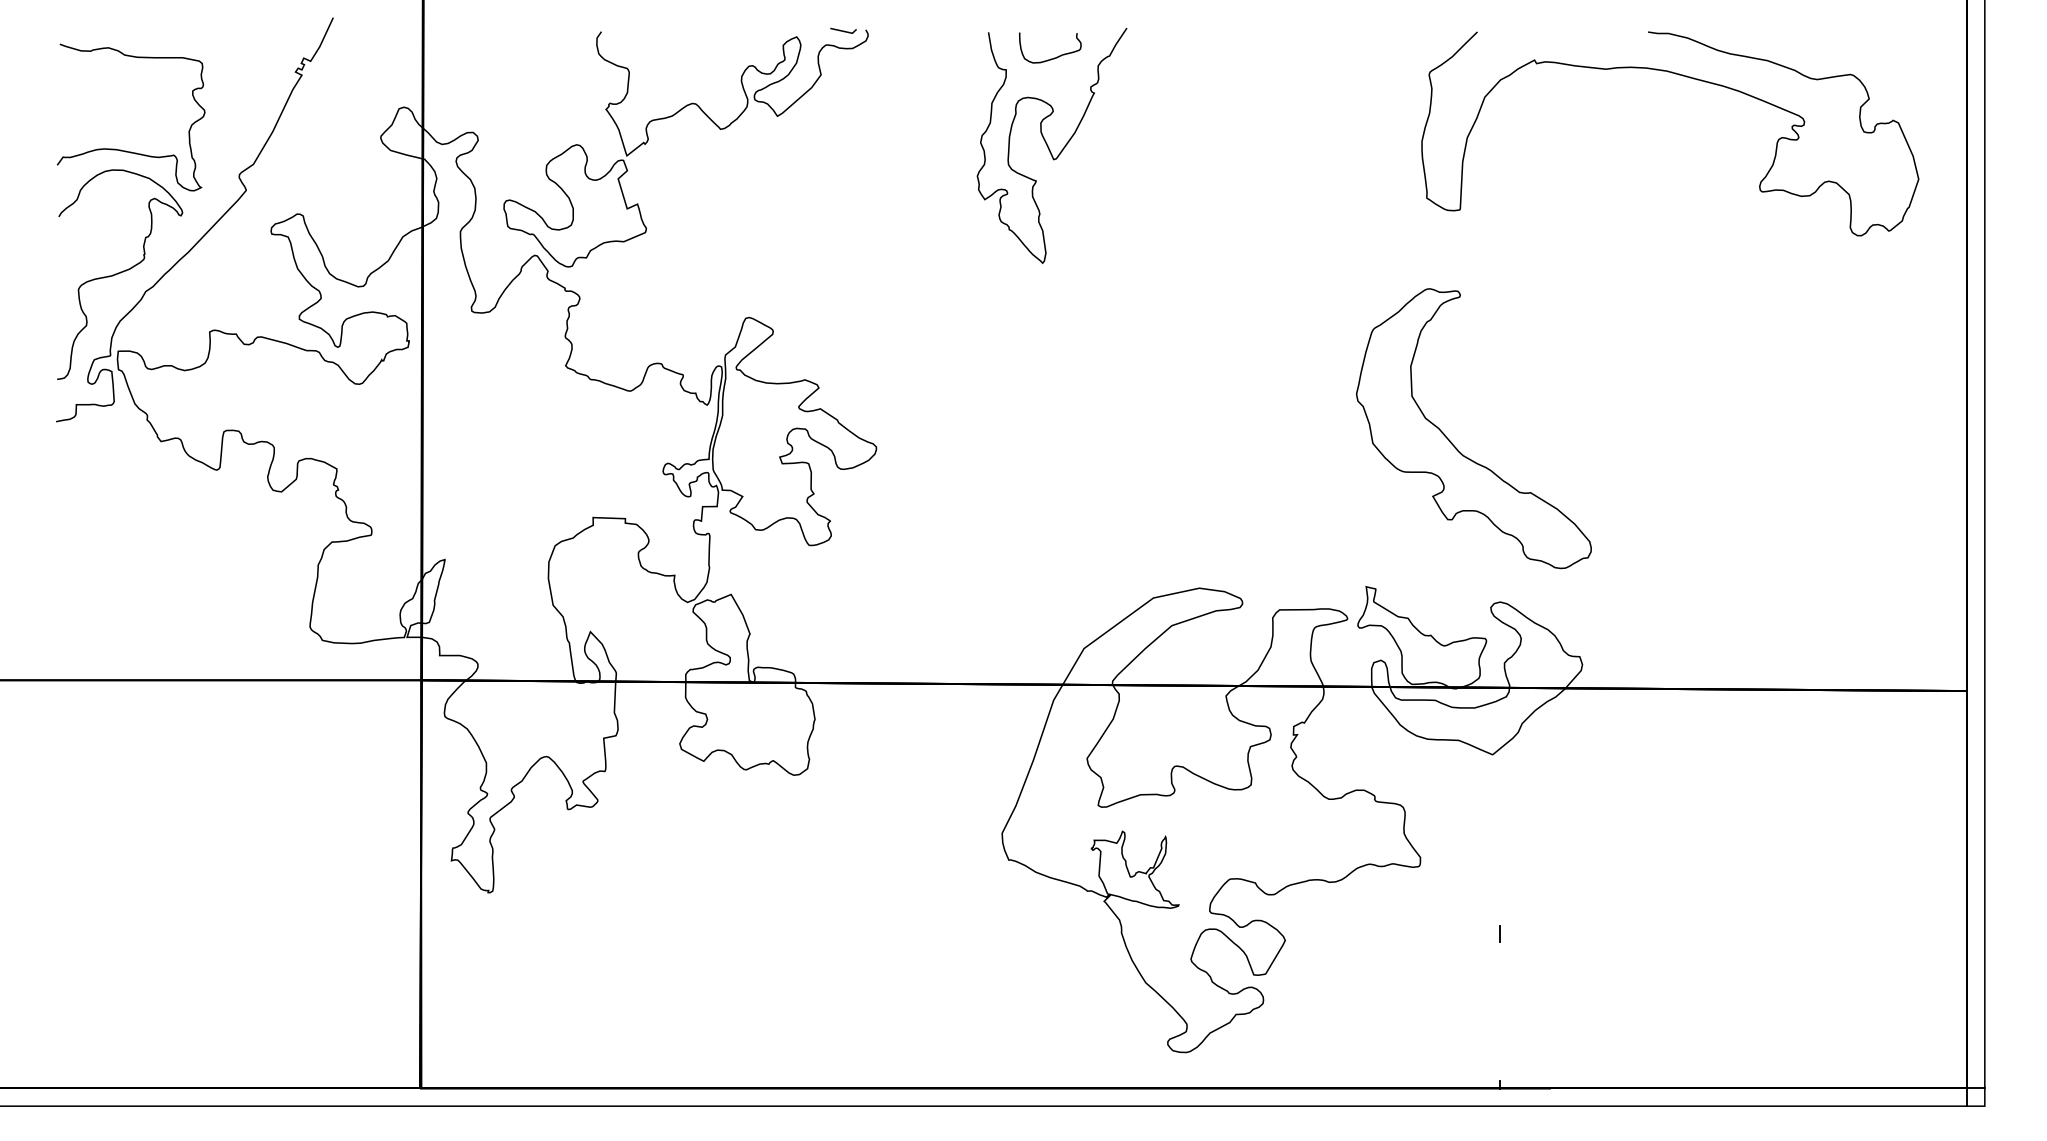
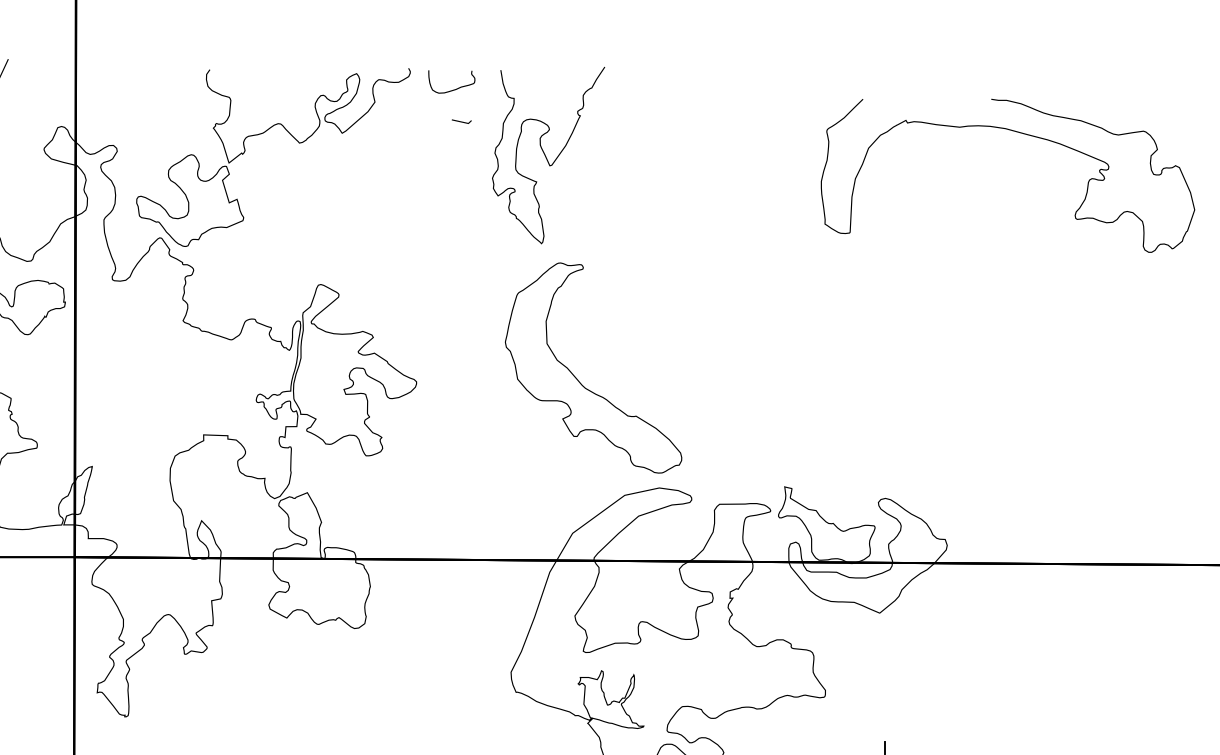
line: (843, 30) -> (461, 121), moved
curve: (1054, 57) -> (454, 89), moved
curve: (1686, 77) -> (1020, 133), moved
part: (1455, 446) -> (579, 381), moved

